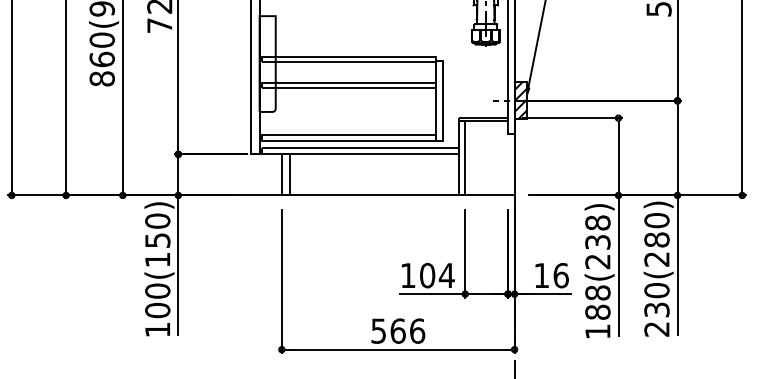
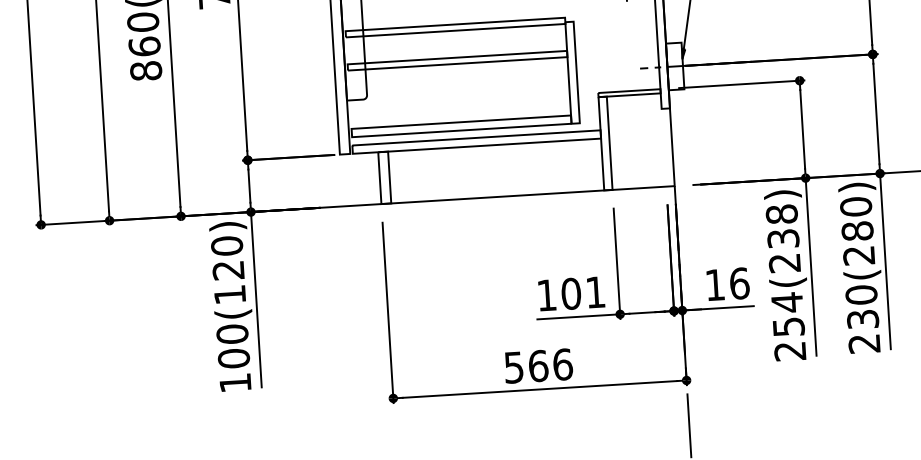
hatch: (520, 100) -> (674, 66), removed
text: (157, 240) -> (228, 270), 100(150) -> 100(120)
text: (446, 275) -> (595, 292), 104 -> 101
text: (597, 312) -> (788, 327), 188(238) -> 254(238)

